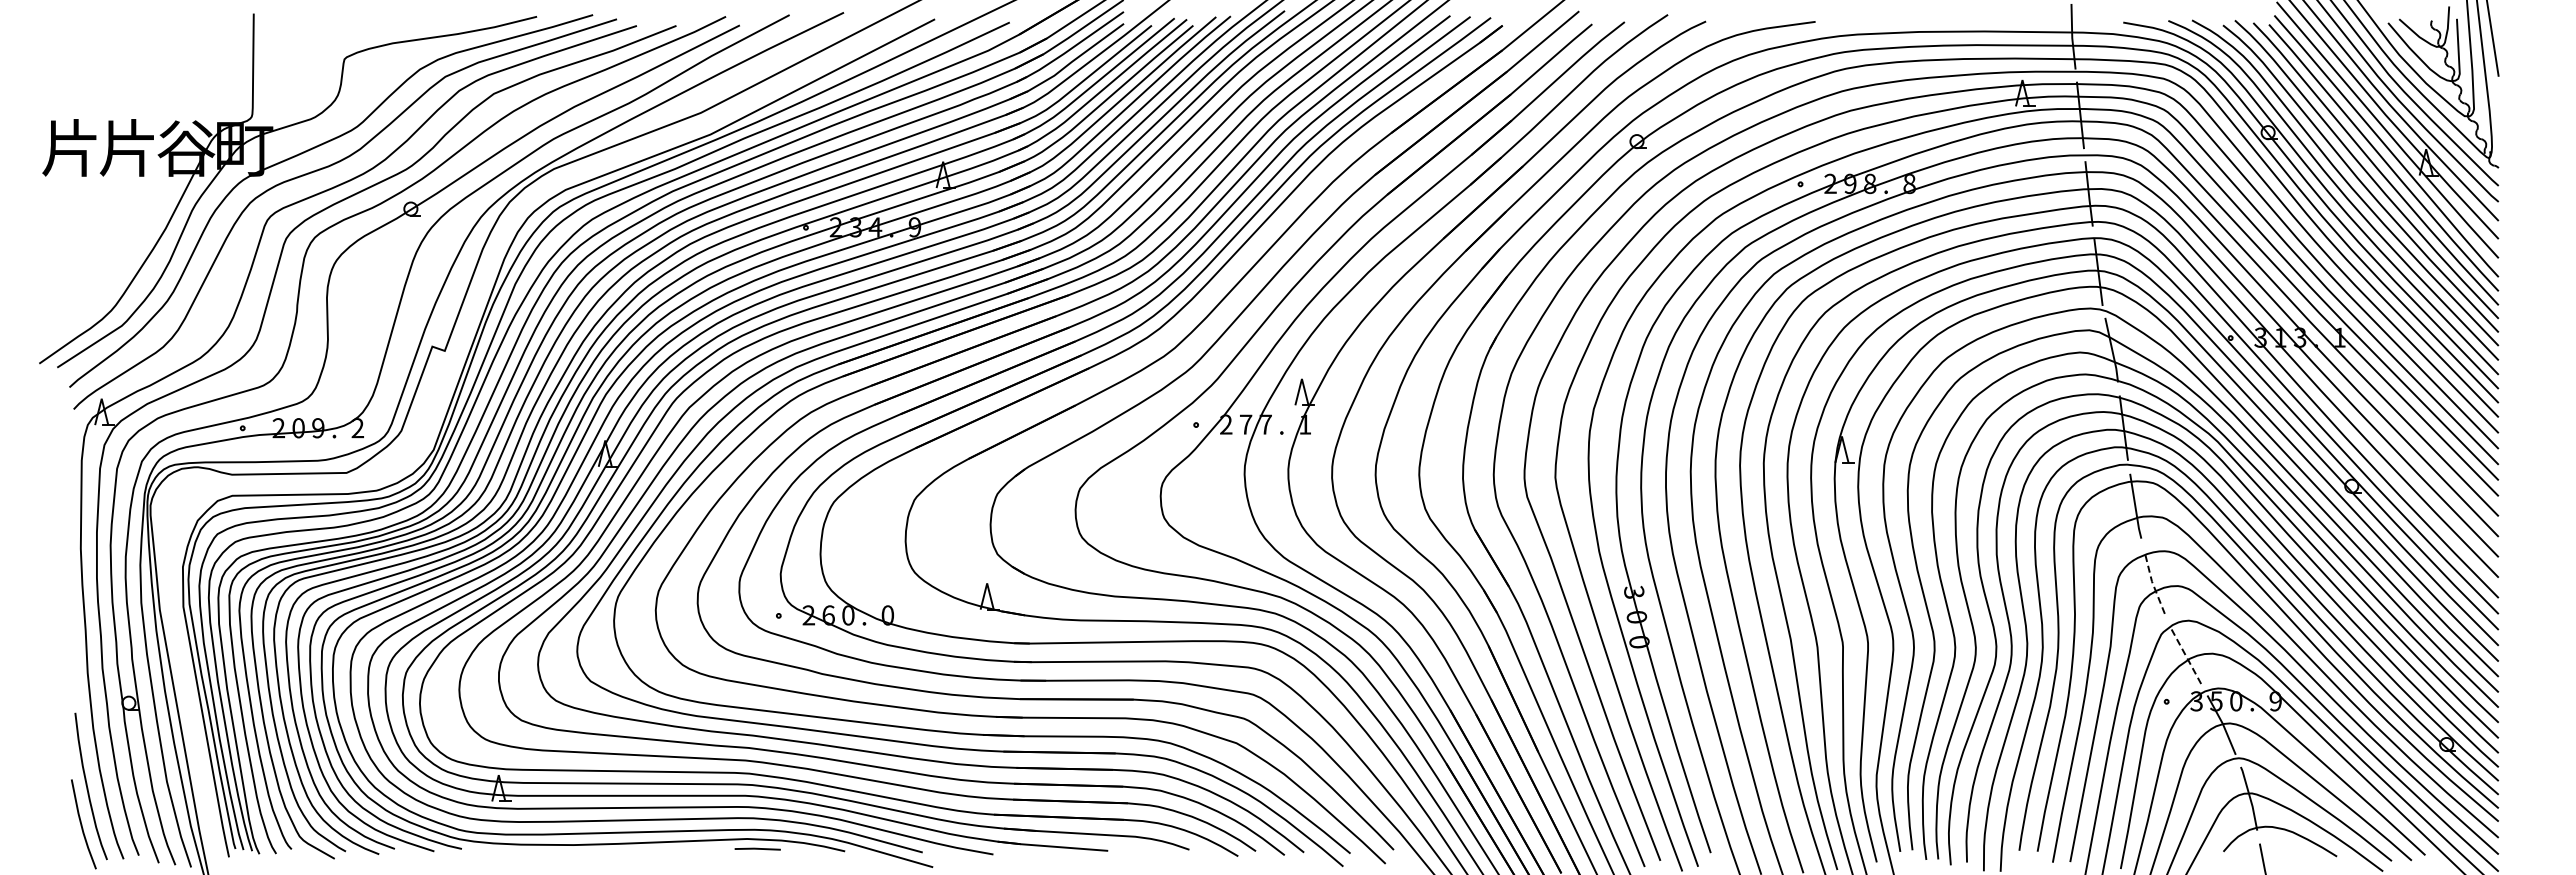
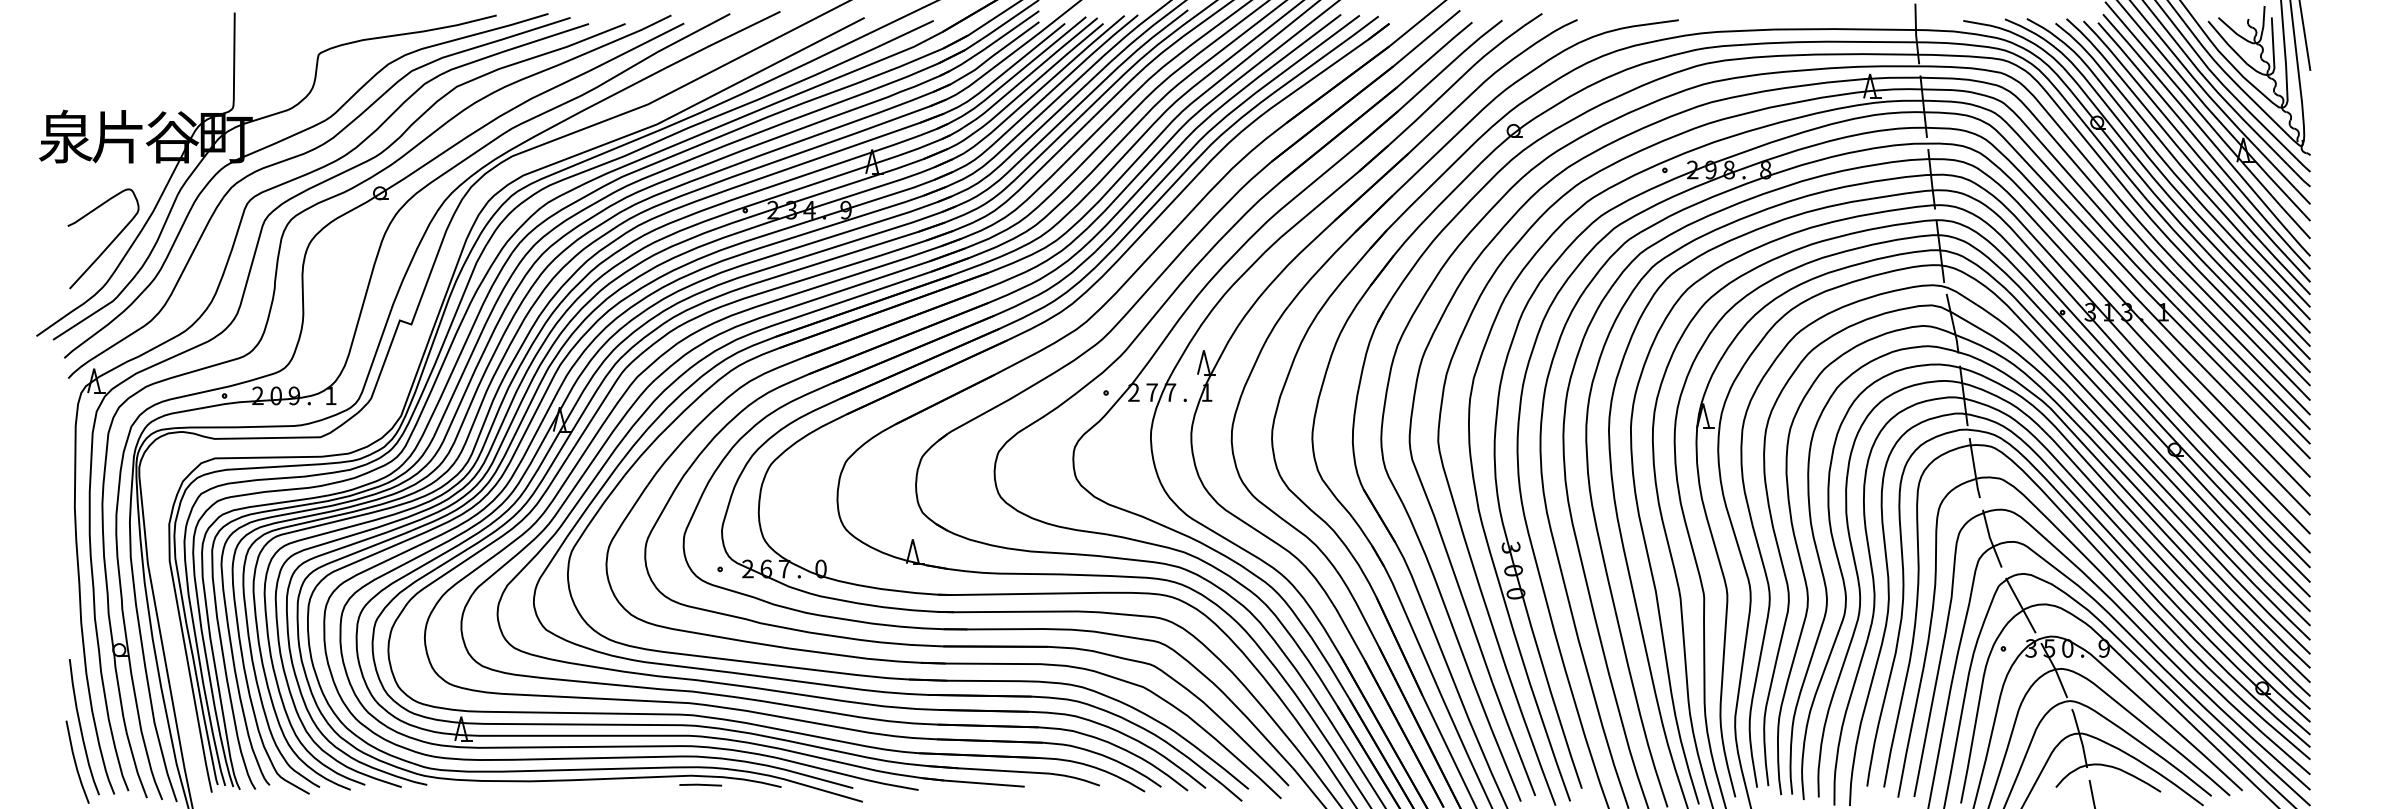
text: (71, 147) -> (66, 136), 片 -> 泉
curve: (117, 264) -> (108, 244), added
text: (357, 428) -> (330, 396), 2 -> 1
line: (2152, 582) -> (1990, 538), dashed -> solid
text: (848, 615) -> (784, 569), 0 -> 7
line: (2185, 655) -> (2020, 606), dashed -> solid

